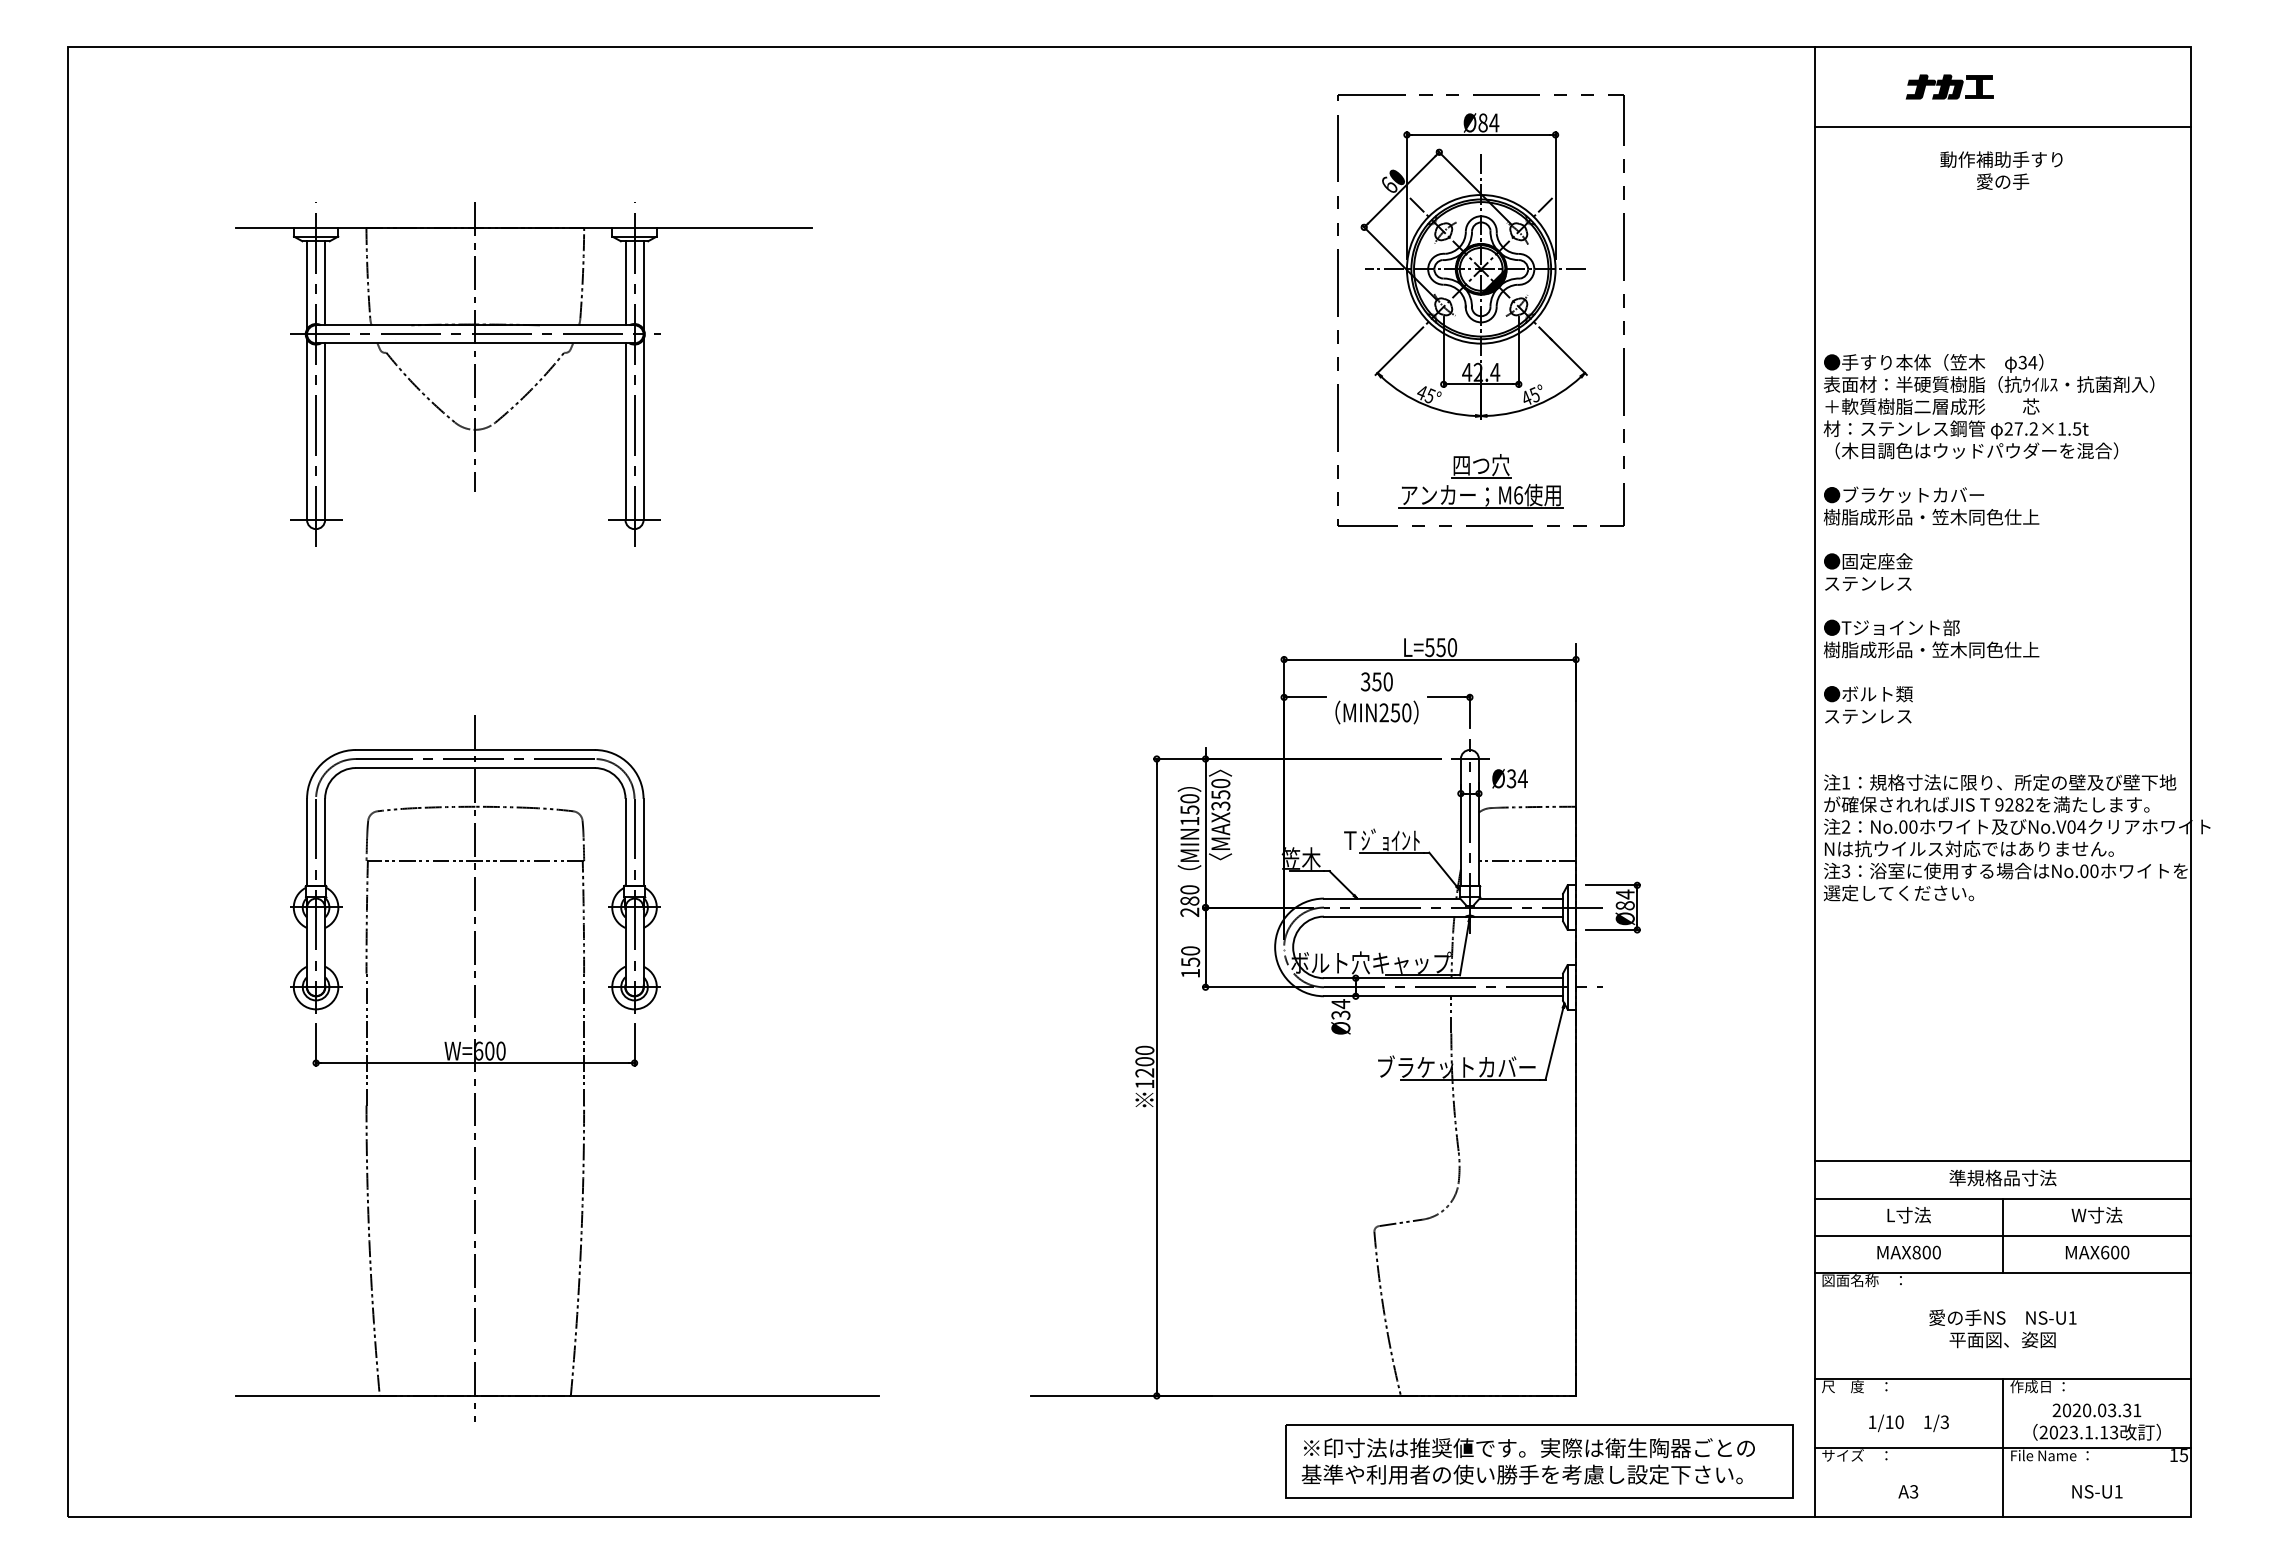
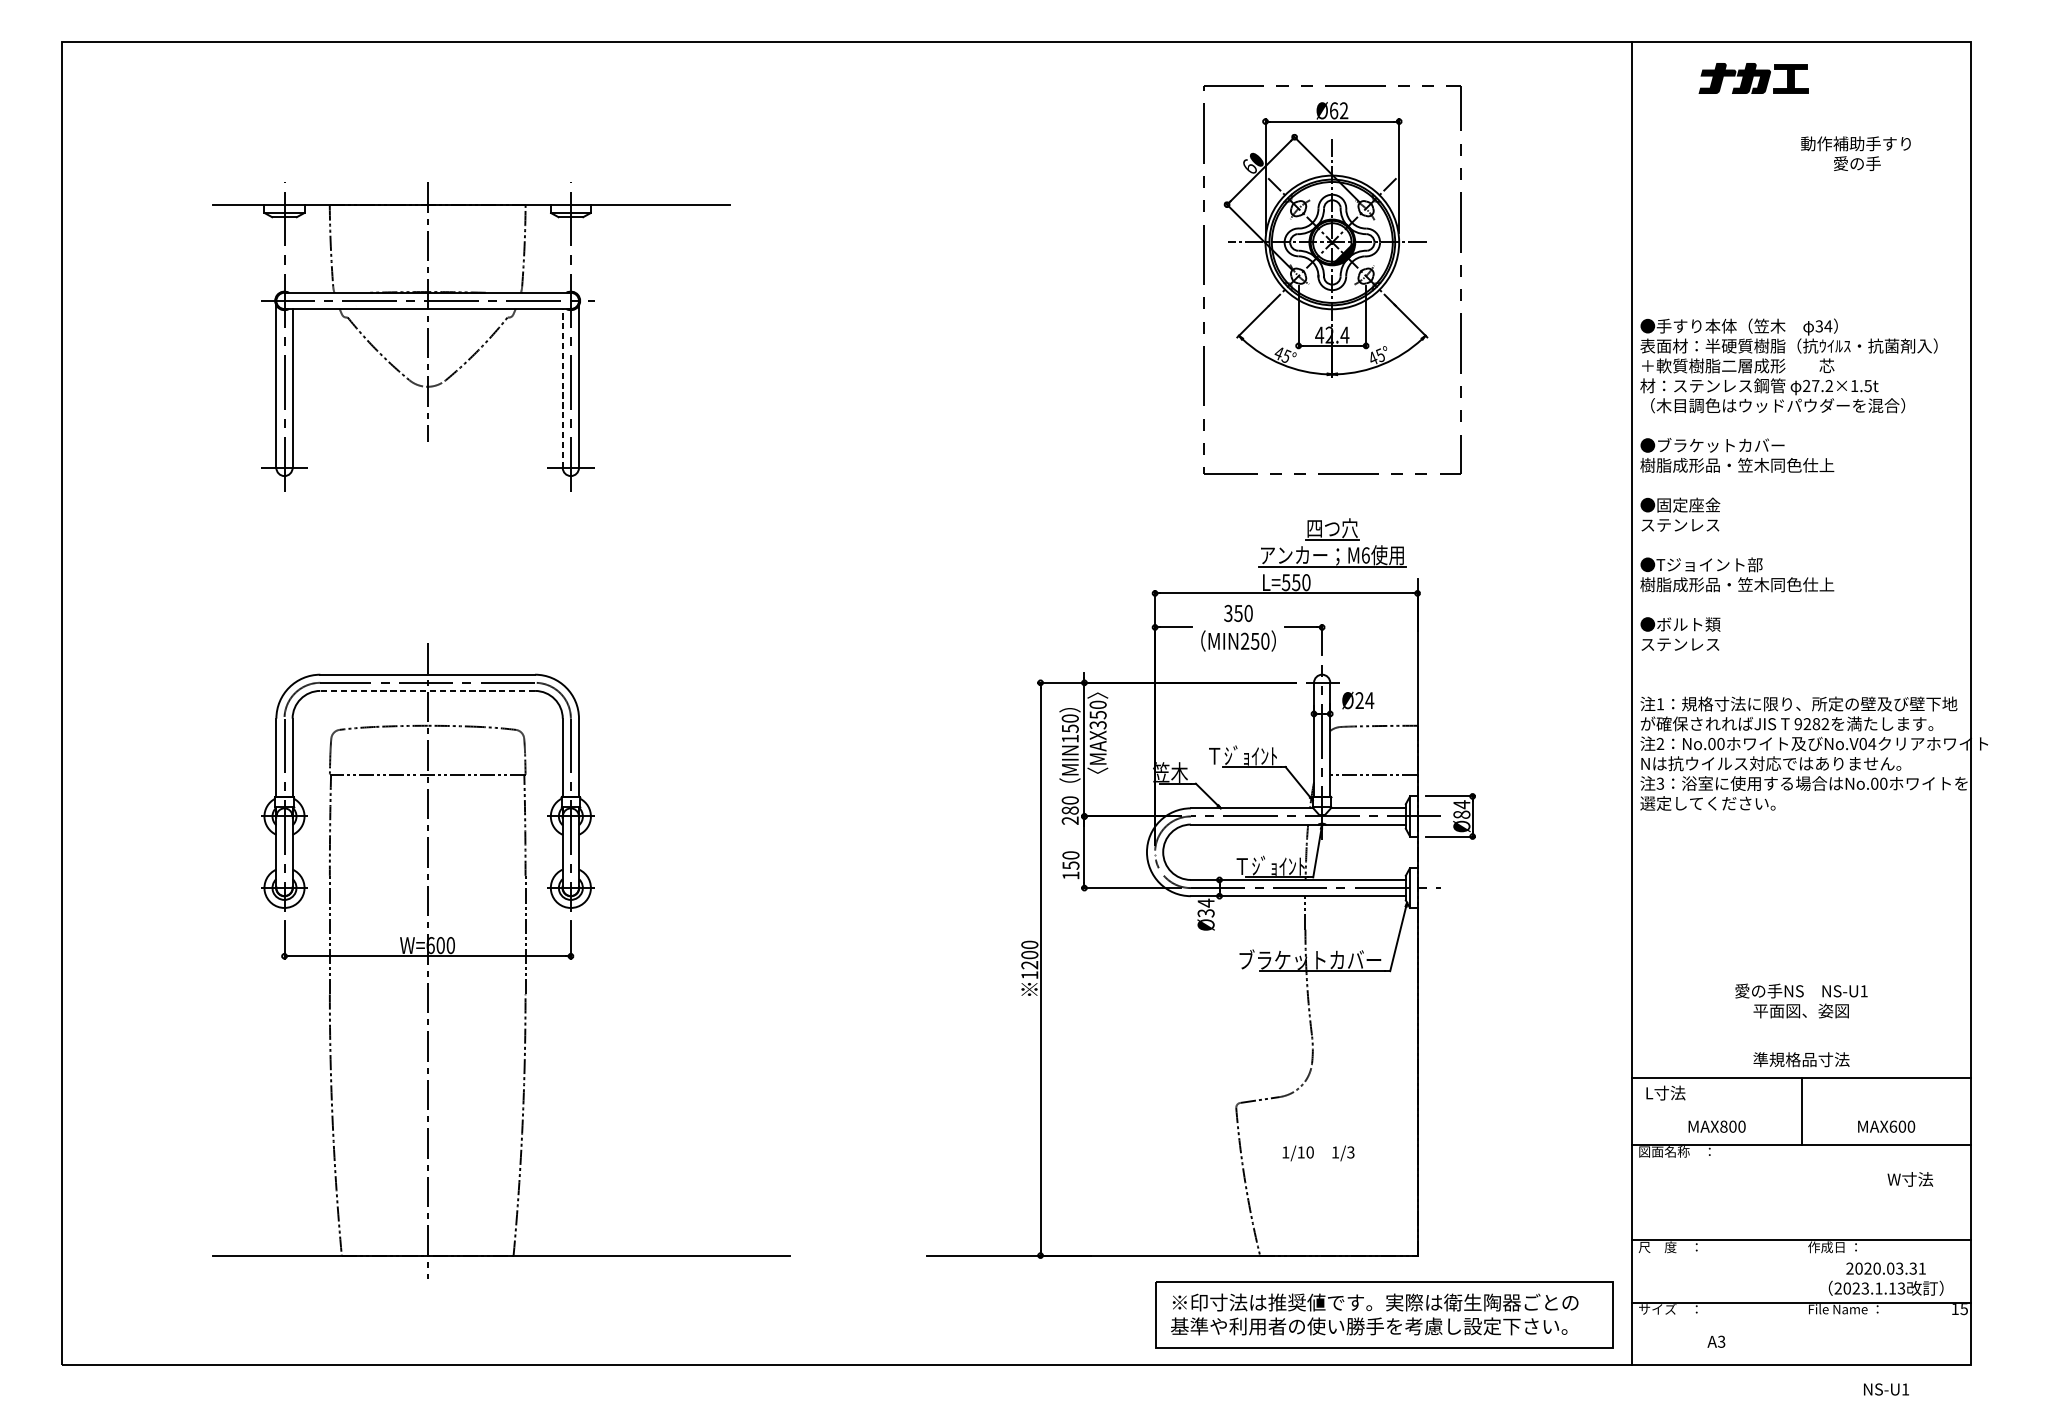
part: (1949, 86) -> (1753, 78), size x1.4
text: (1488, 122) -> (1338, 110), Ø84 -> Ø62
line: (2002, 126) -> (1801, 114), removed
text: (2001, 170) -> (1855, 153), moved
line: (325, 283) -> (292, 255), removed
line: (625, 283) -> (562, 255), removed
line: (307, 285) -> (276, 256), removed
line: (643, 285) -> (578, 256), removed
line: (625, 431) -> (562, 388), solid -> dashed
part: (1480, 481) -> (1331, 542), moved
line: (474, 768) -> (426, 691), solid -> dashed
text: (1511, 778) -> (1359, 700), Ø34 -> Ø24
text: (1371, 962) -> (1233, 865), ボルト穴キャップ -> Ｔｼﾞｮｲﾝﾄ
line: (2002, 1161) -> (1801, 1044), removed
text: (1908, 1215) -> (1665, 1093), moved
text: (2096, 1215) -> (1909, 1179), moved
line: (2002, 1235) -> (1801, 1111), removed
text: (2002, 1328) -> (1801, 1000), moved
text: (1908, 1423) -> (1318, 1153), moved
line: (2002, 1448) -> (1801, 1302), removed
text: (2097, 1491) -> (1886, 1389), moved

